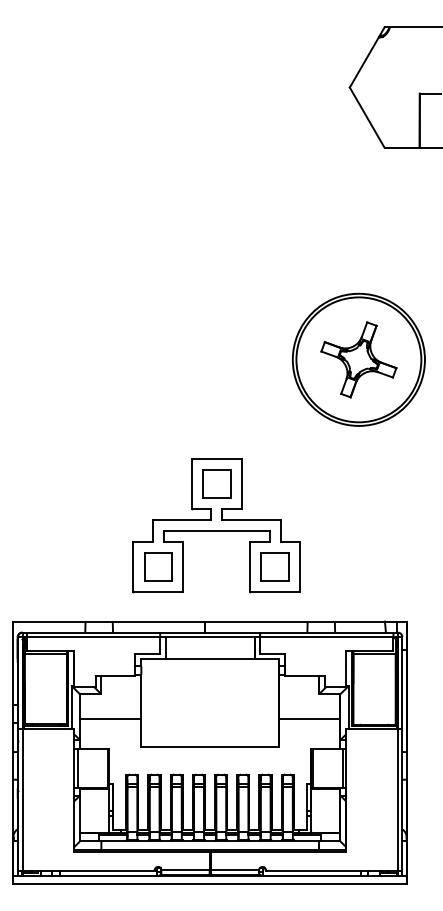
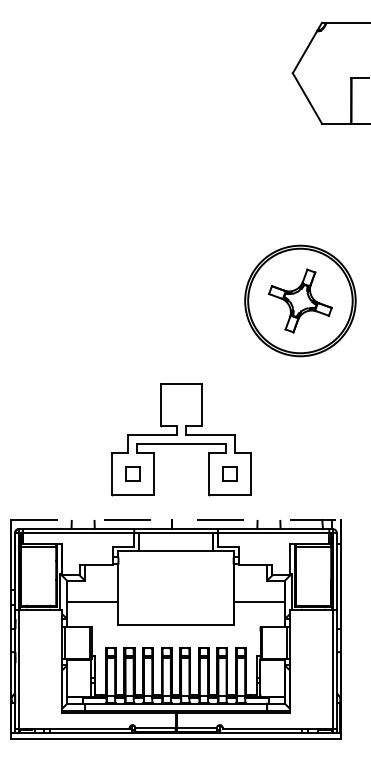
part: (216, 483) -> (181, 404), removed
part: (158, 566) -> (132, 473), size x0.6
part: (274, 566) -> (229, 473), size x0.6
line: (210, 621) -> (176, 519), solid -> dashed

